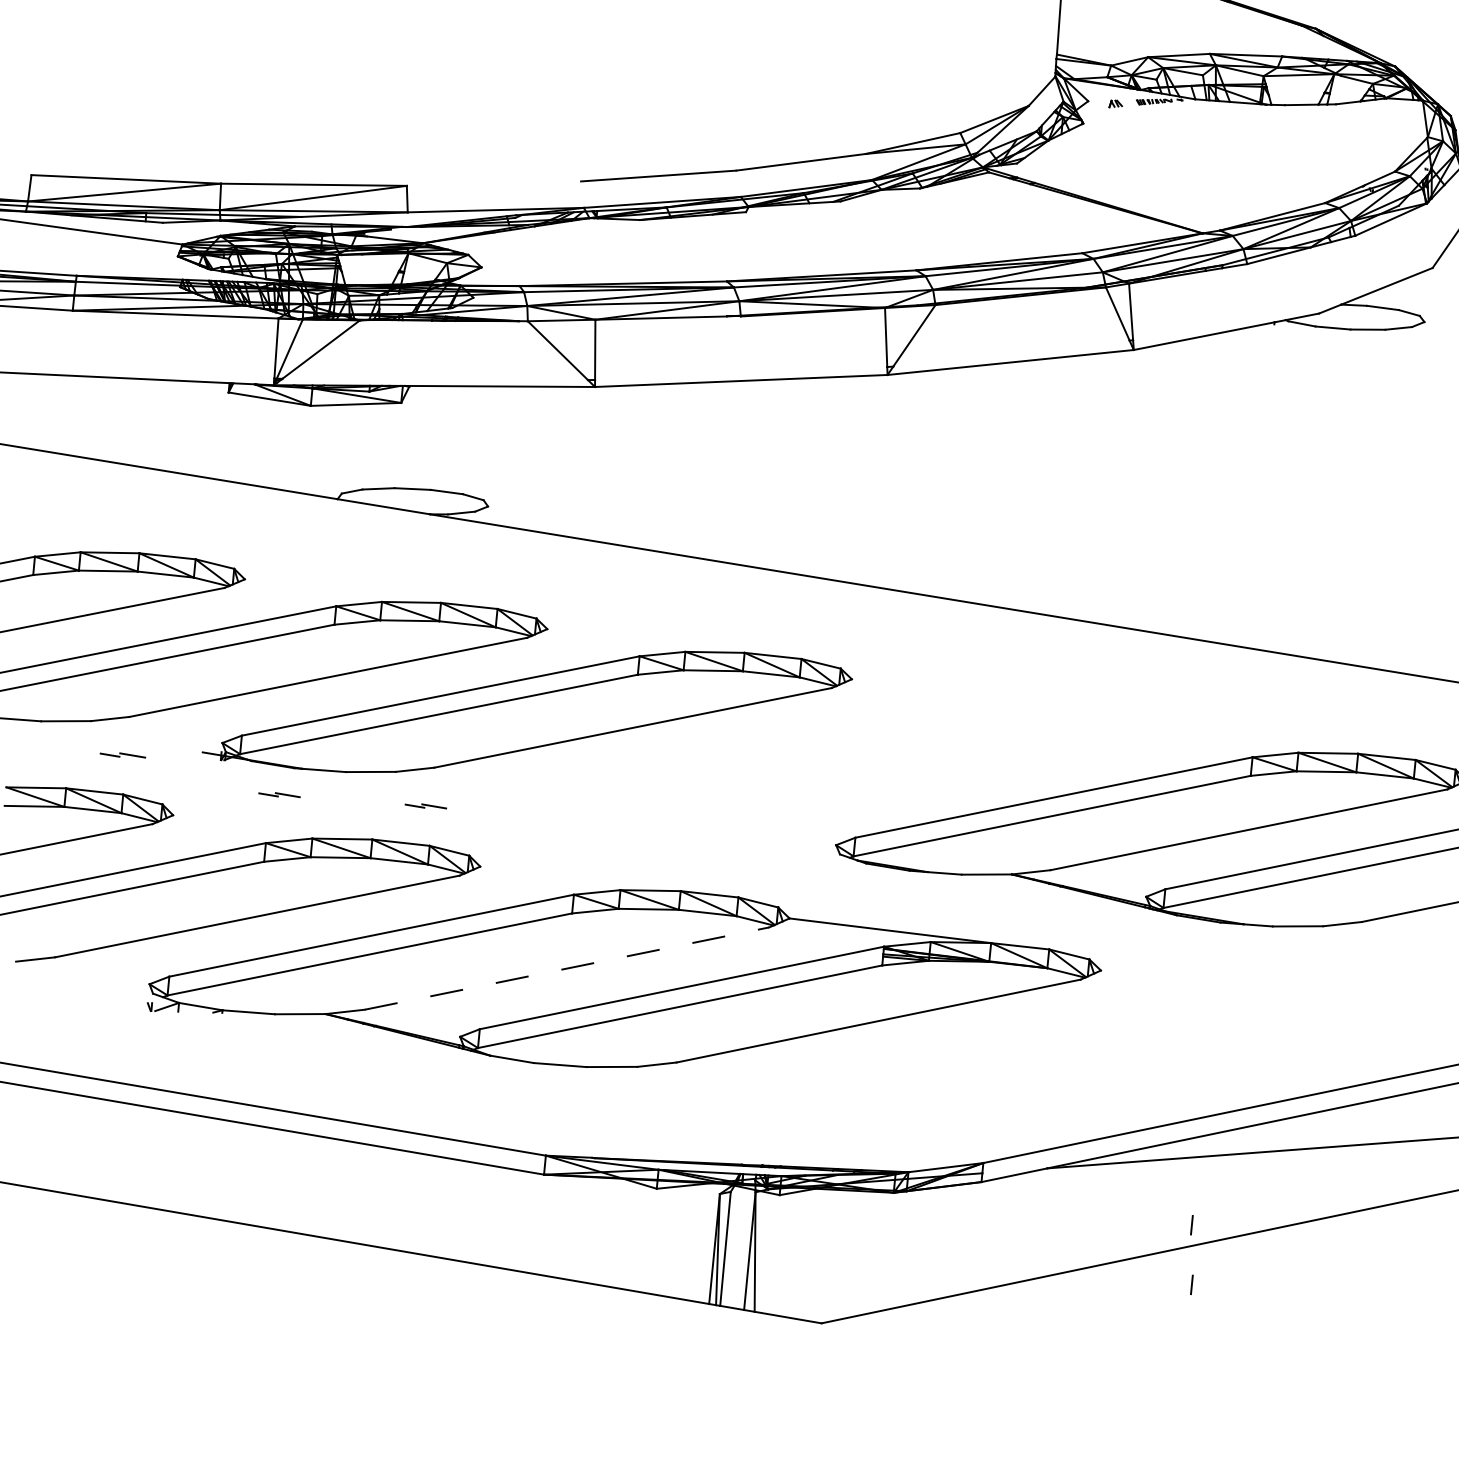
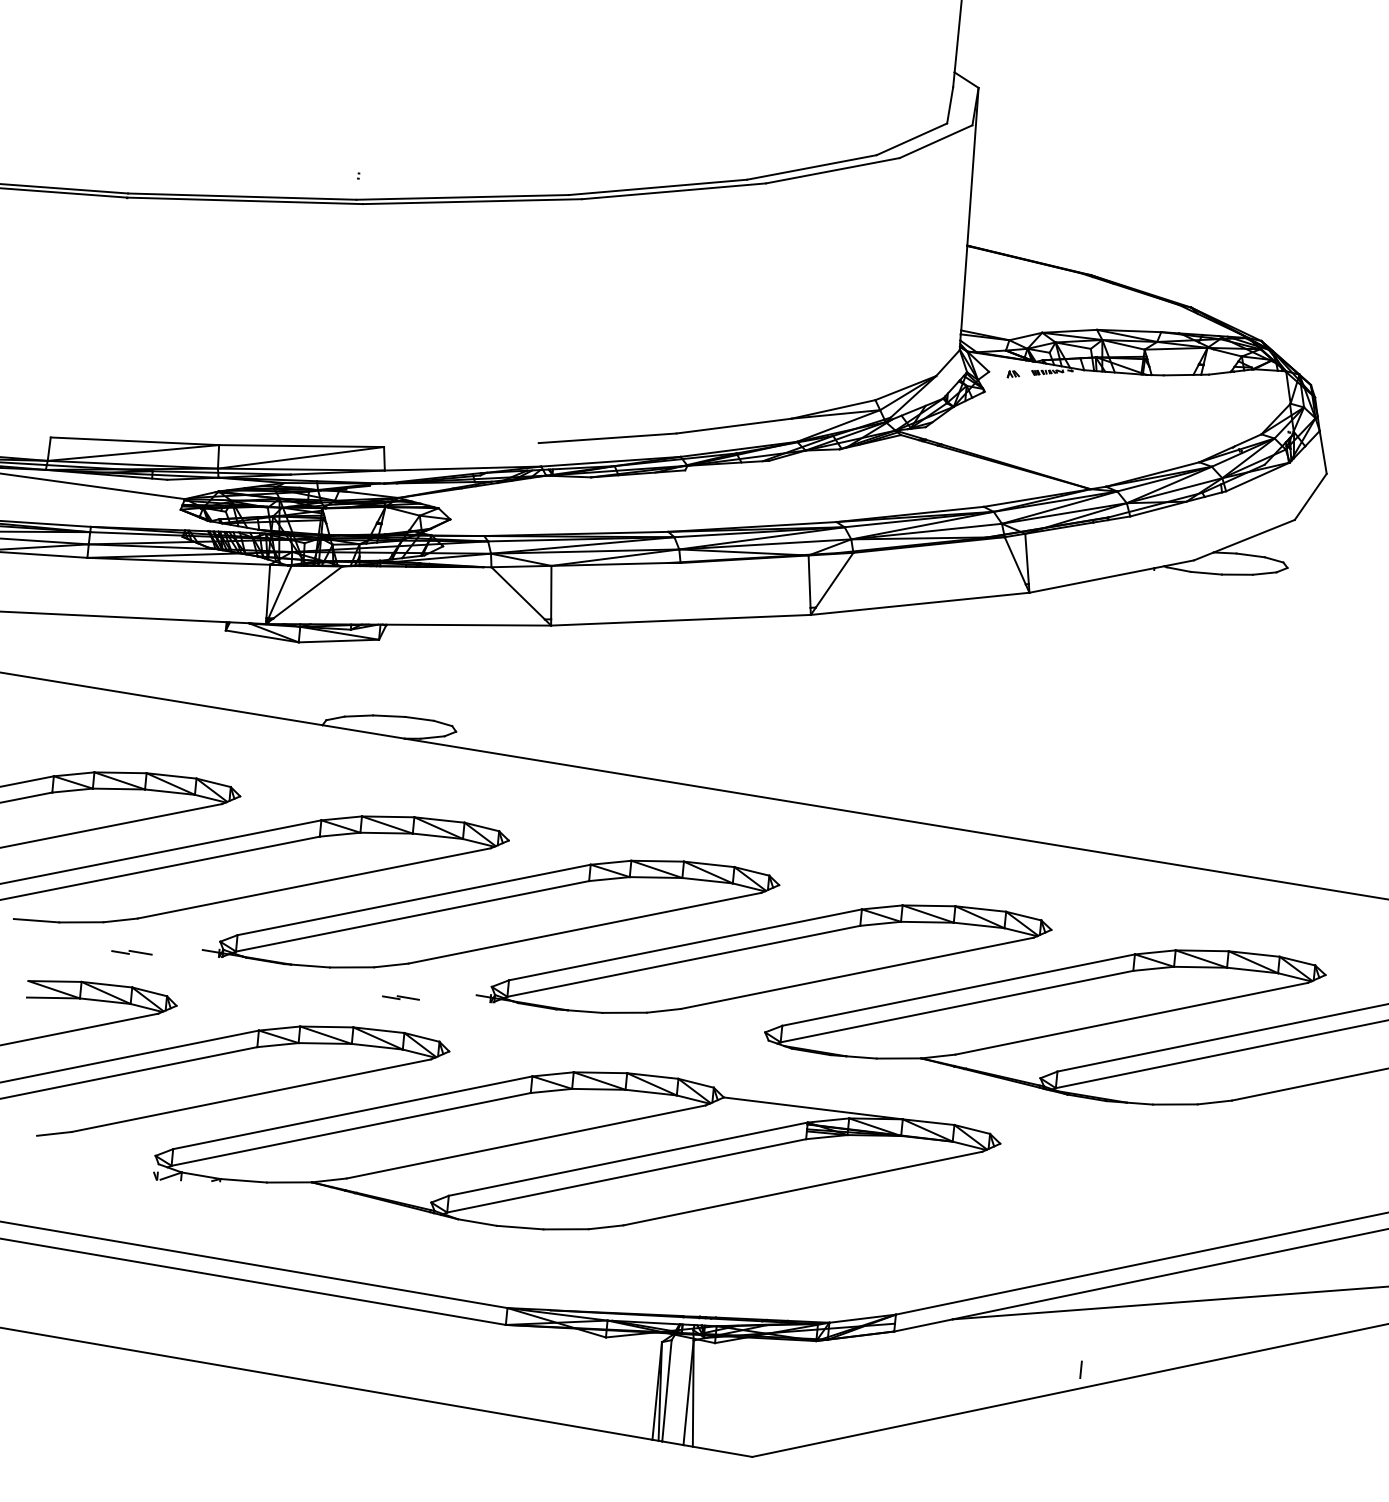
part: (834, 761) -> (763, 958), added
part: (278, 794) -> (270, 987), removed
line: (567, 968) -> (526, 1141), dashed -> solid
line: (1191, 1284) -> (1080, 1422), removed

